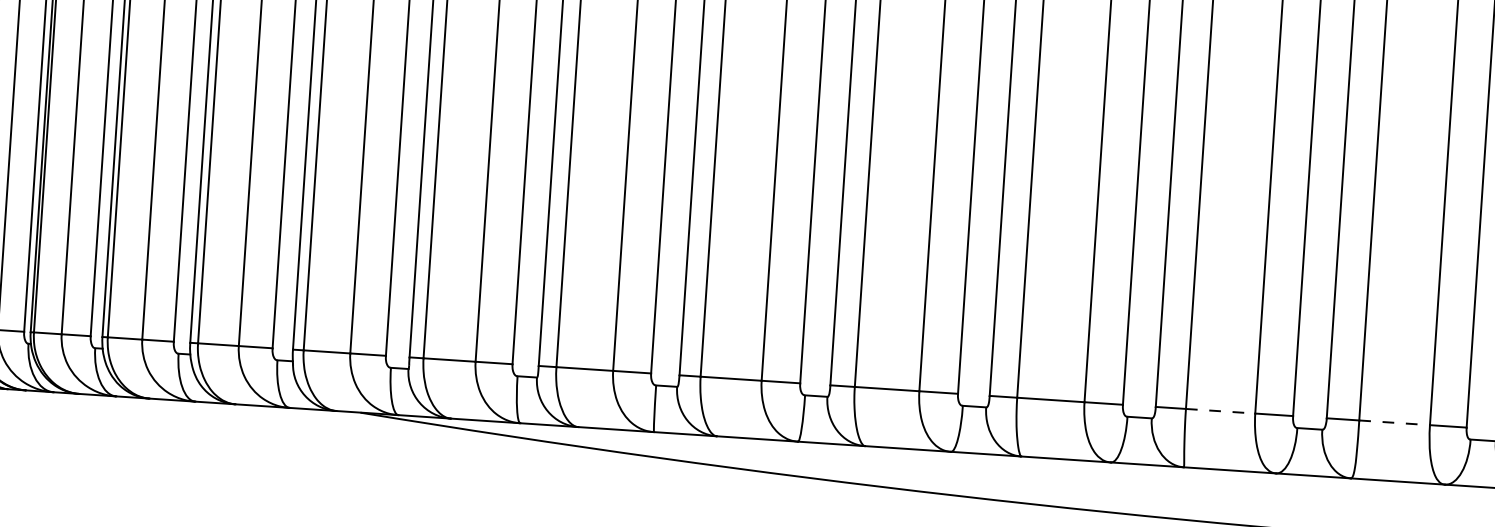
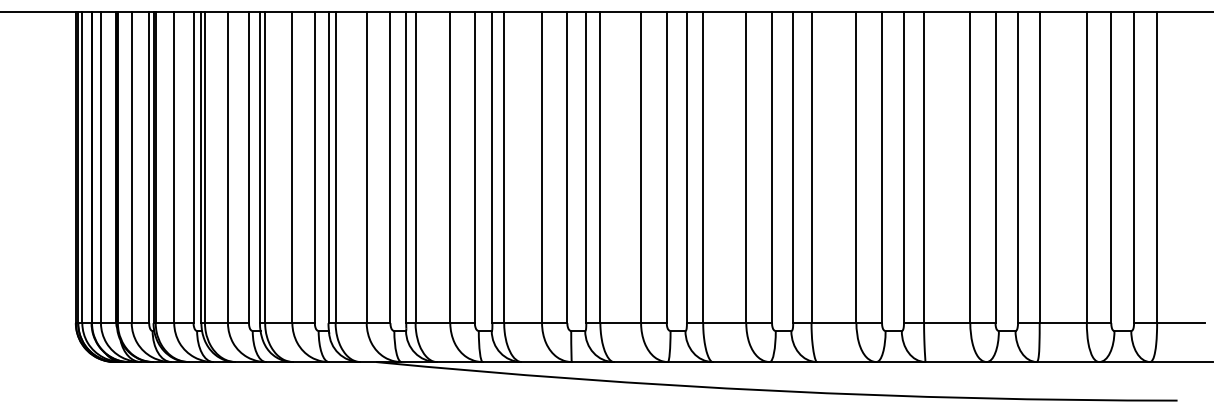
line: (1221, 411) -> (947, 323), dashed -> solid
line: (1394, 423) -> (1063, 323), dashed -> solid

